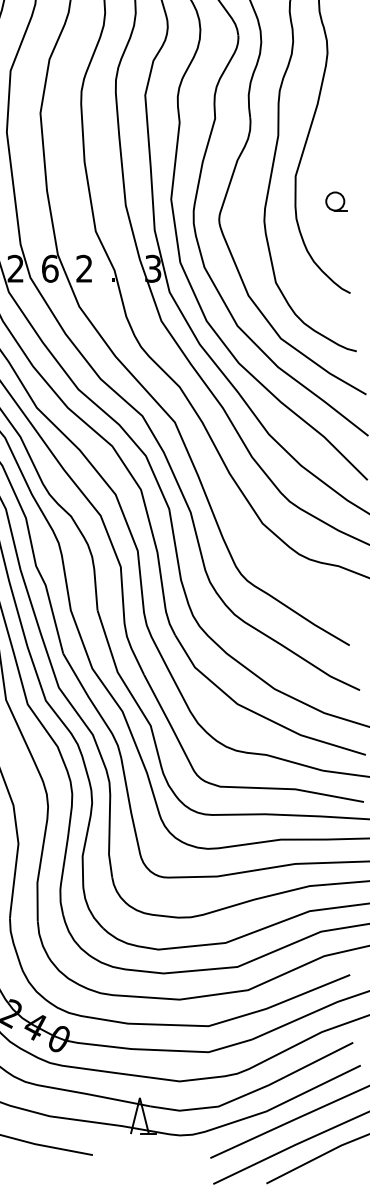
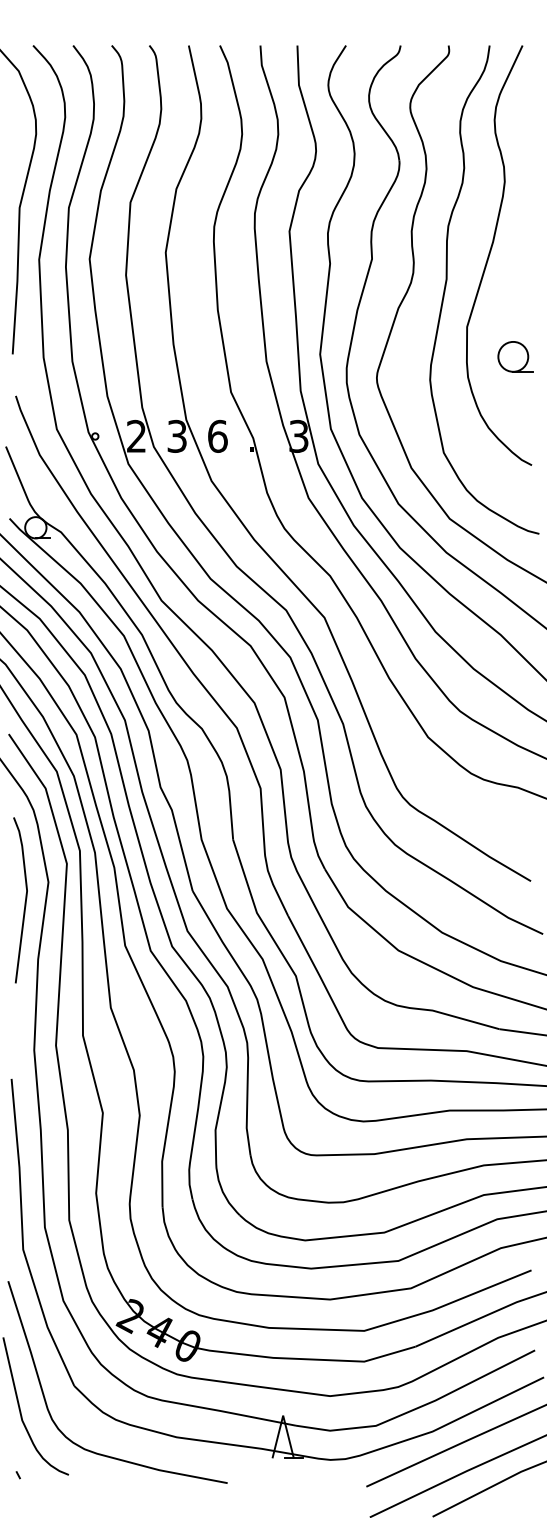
part: (336, 201) -> (515, 356), size x1.4
text: (50, 268) -> (177, 435), 6 -> 3
text: (84, 268) -> (217, 435), 2 -> 6

